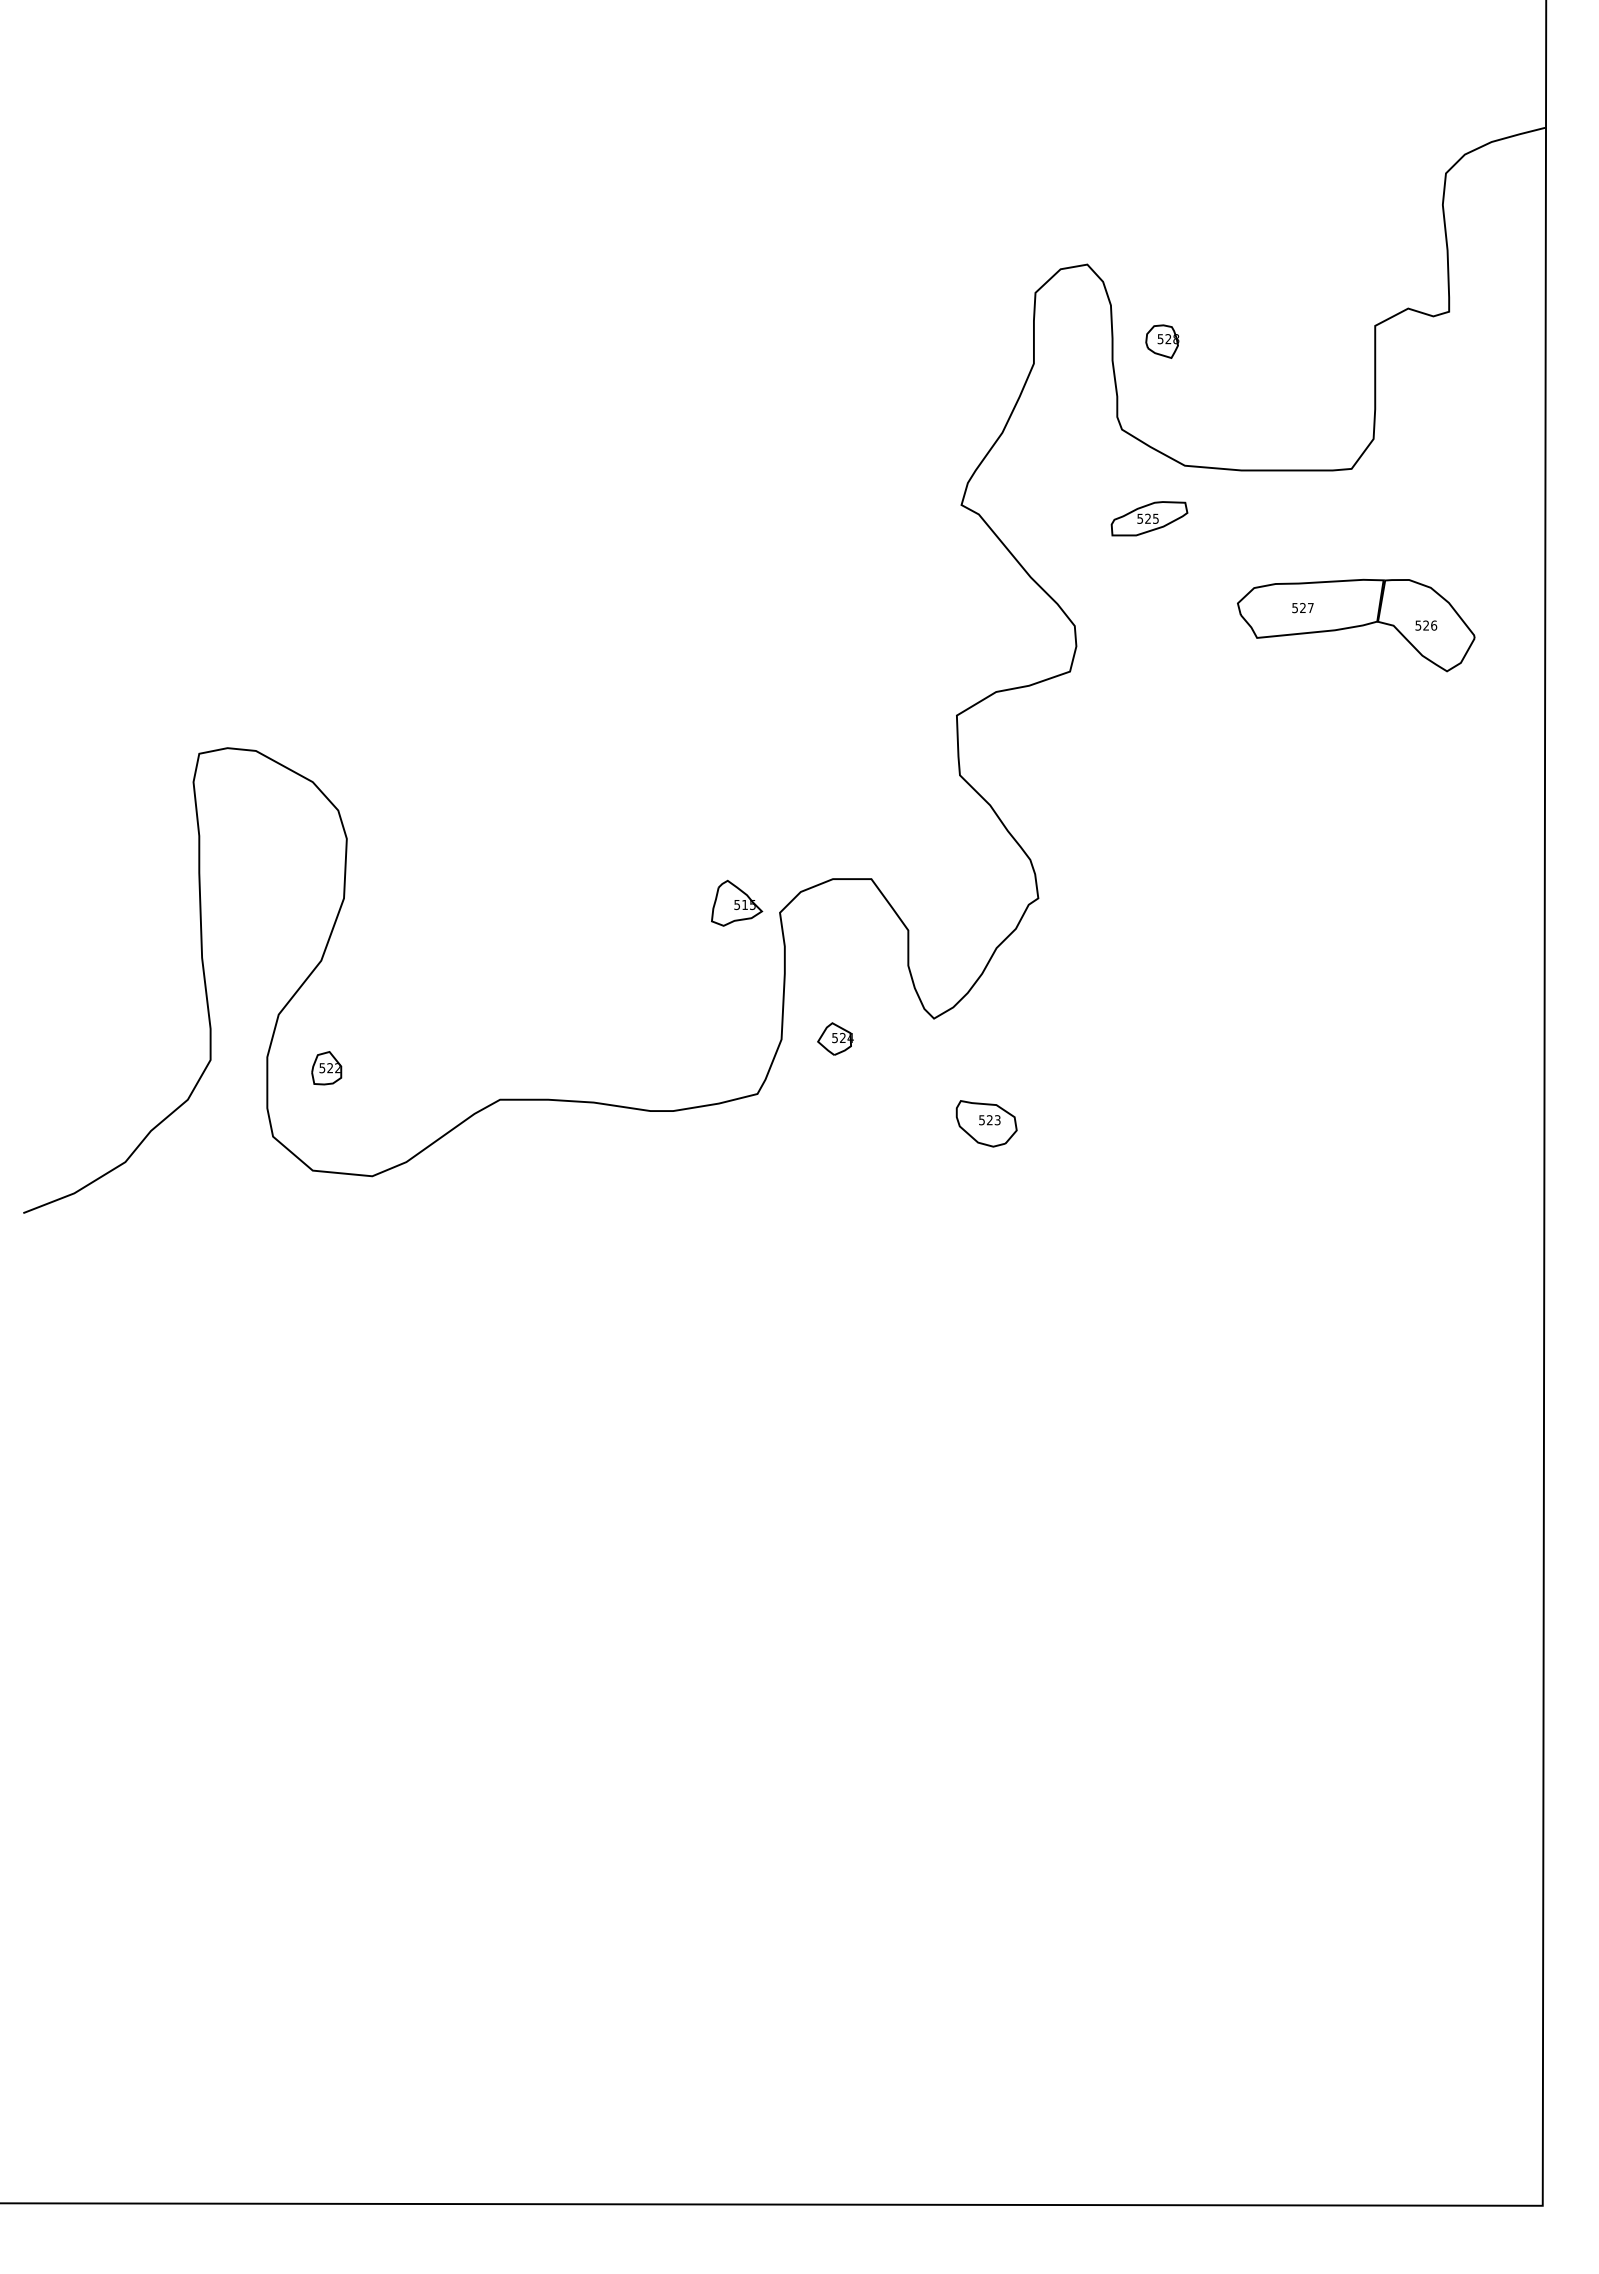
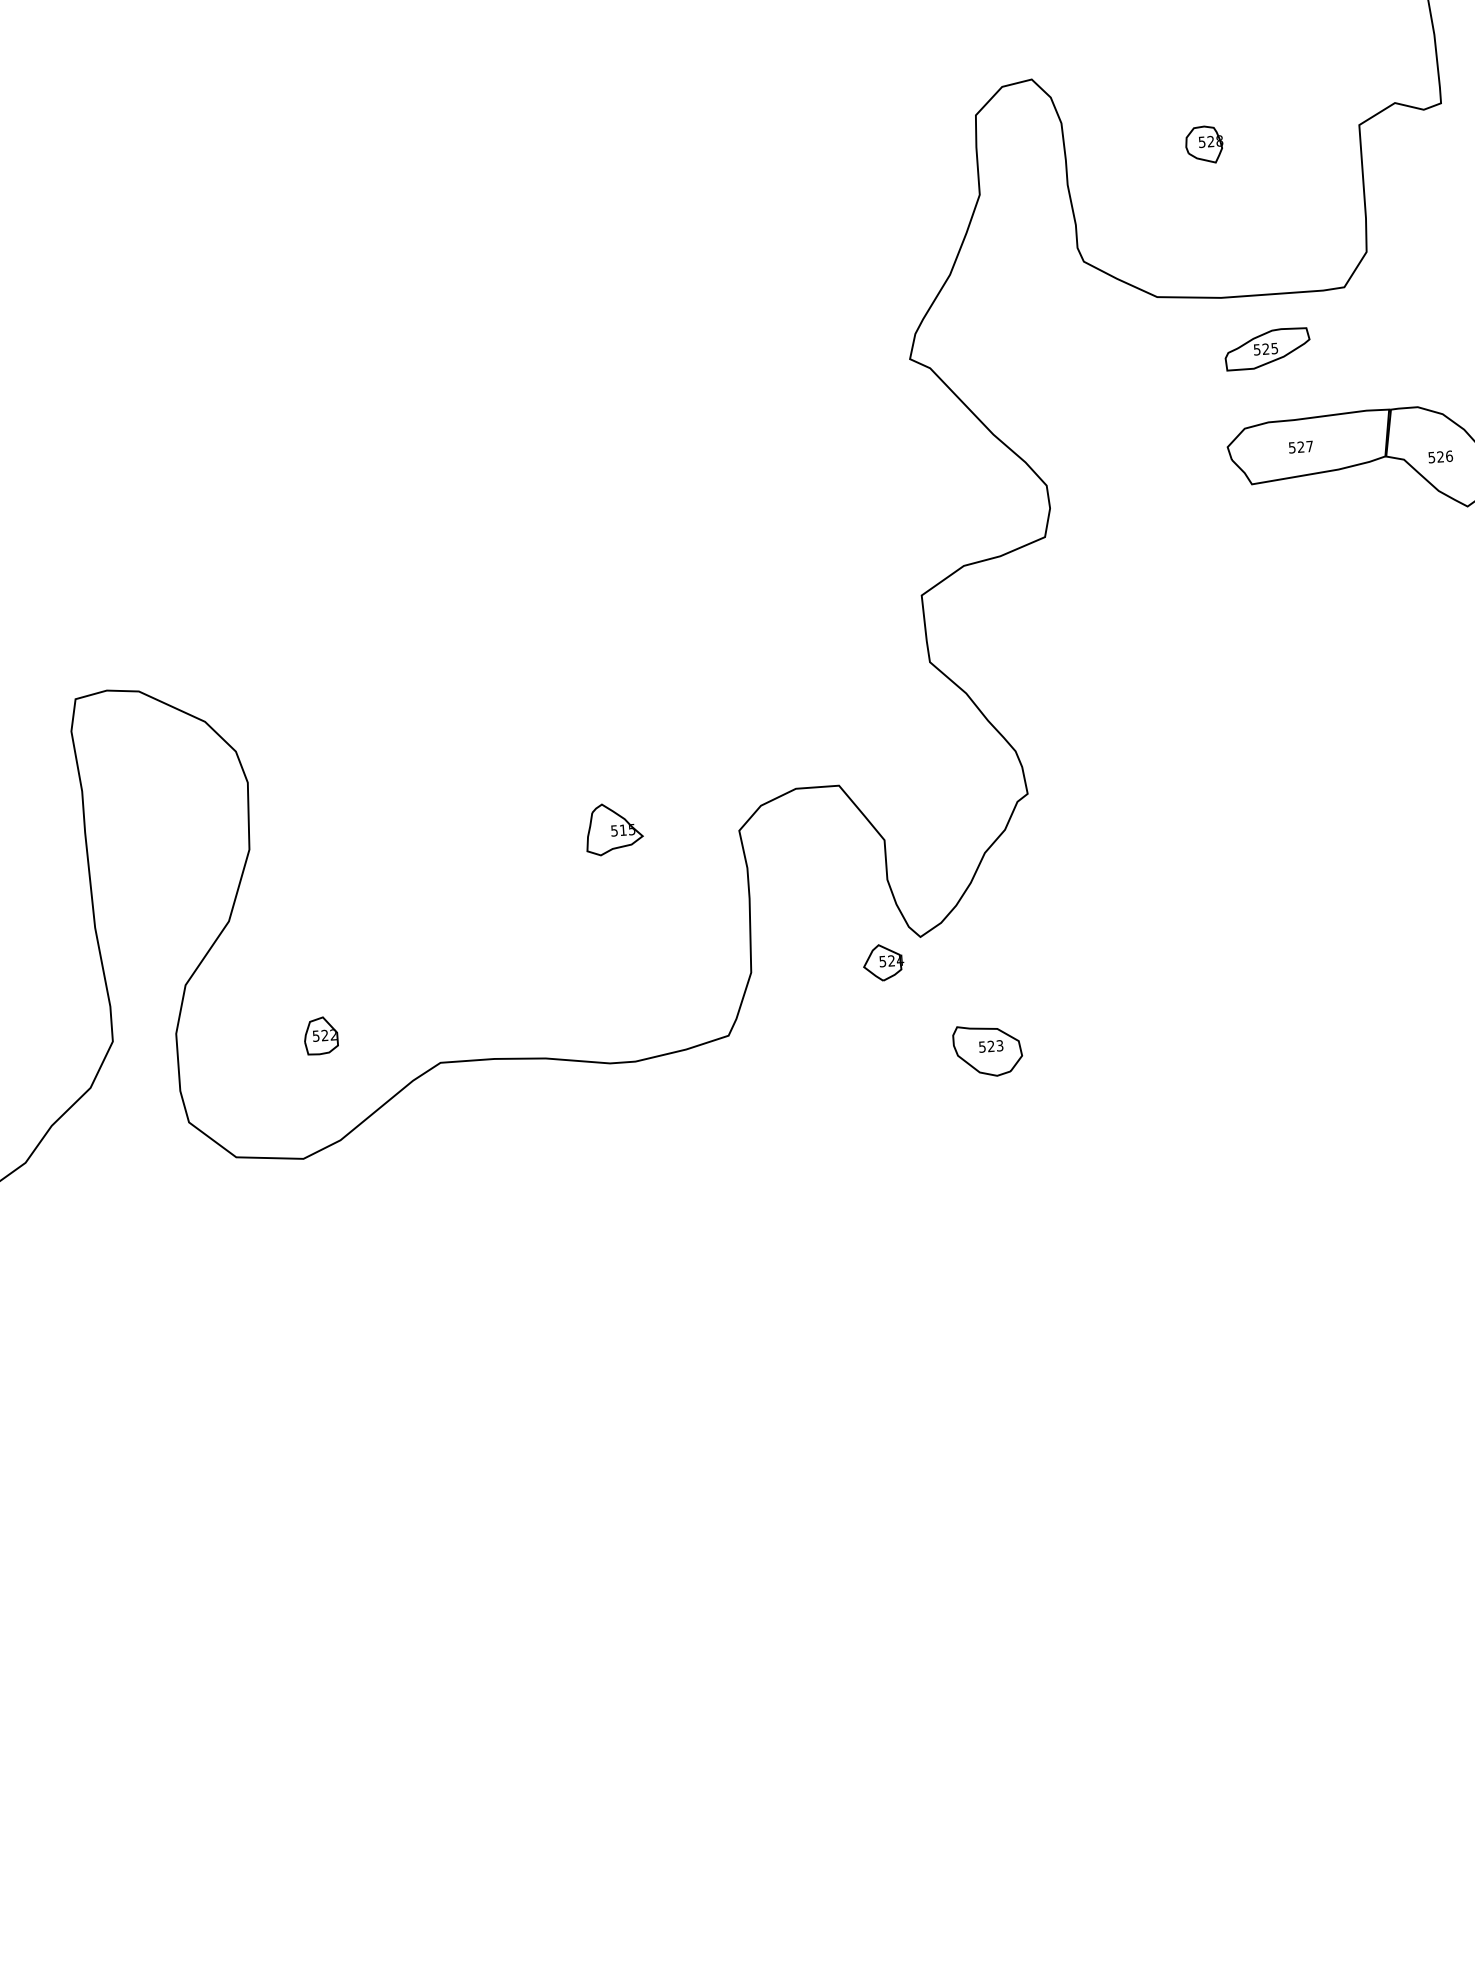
part: (1162, 341) -> (1204, 144), moved
part: (1149, 518) -> (1267, 348), moved
part: (737, 902) -> (614, 828), moved
part: (835, 1038) -> (883, 962), moved
part: (326, 1068) -> (320, 1036), moved

